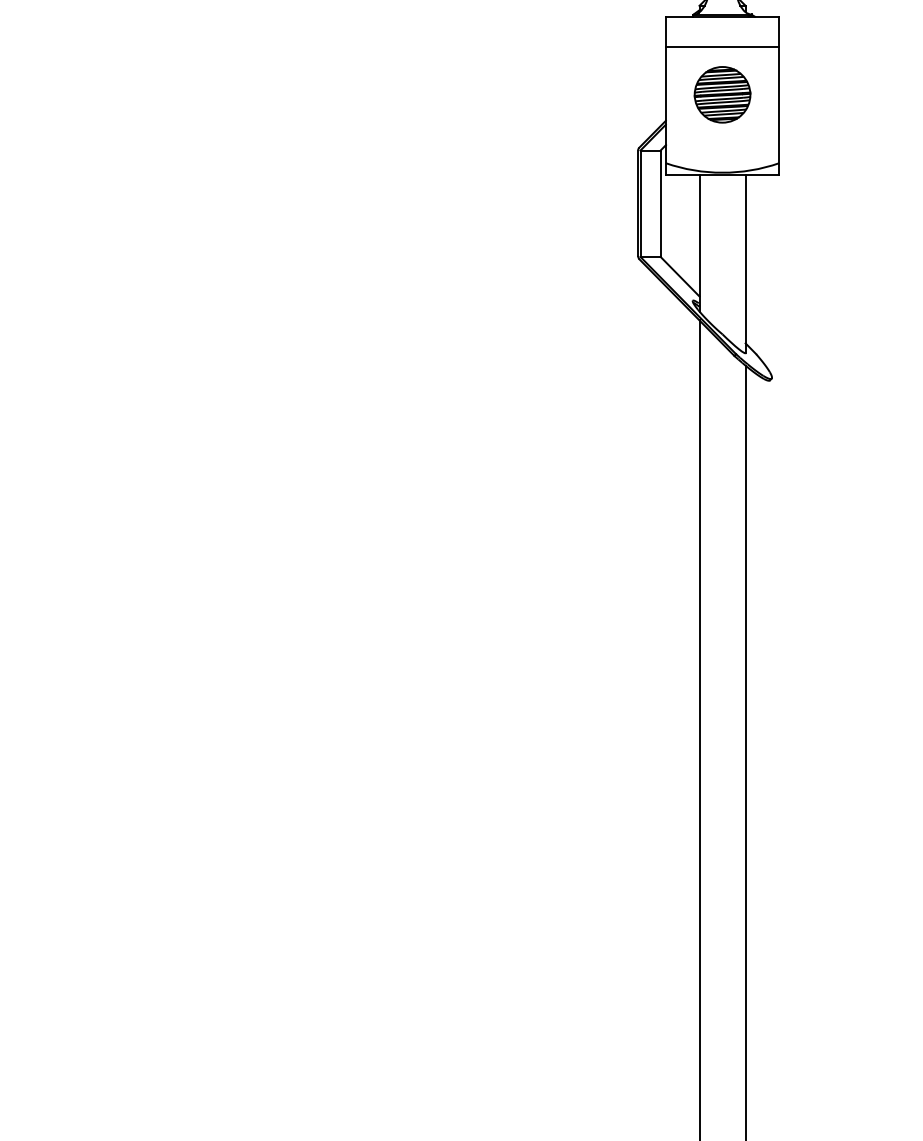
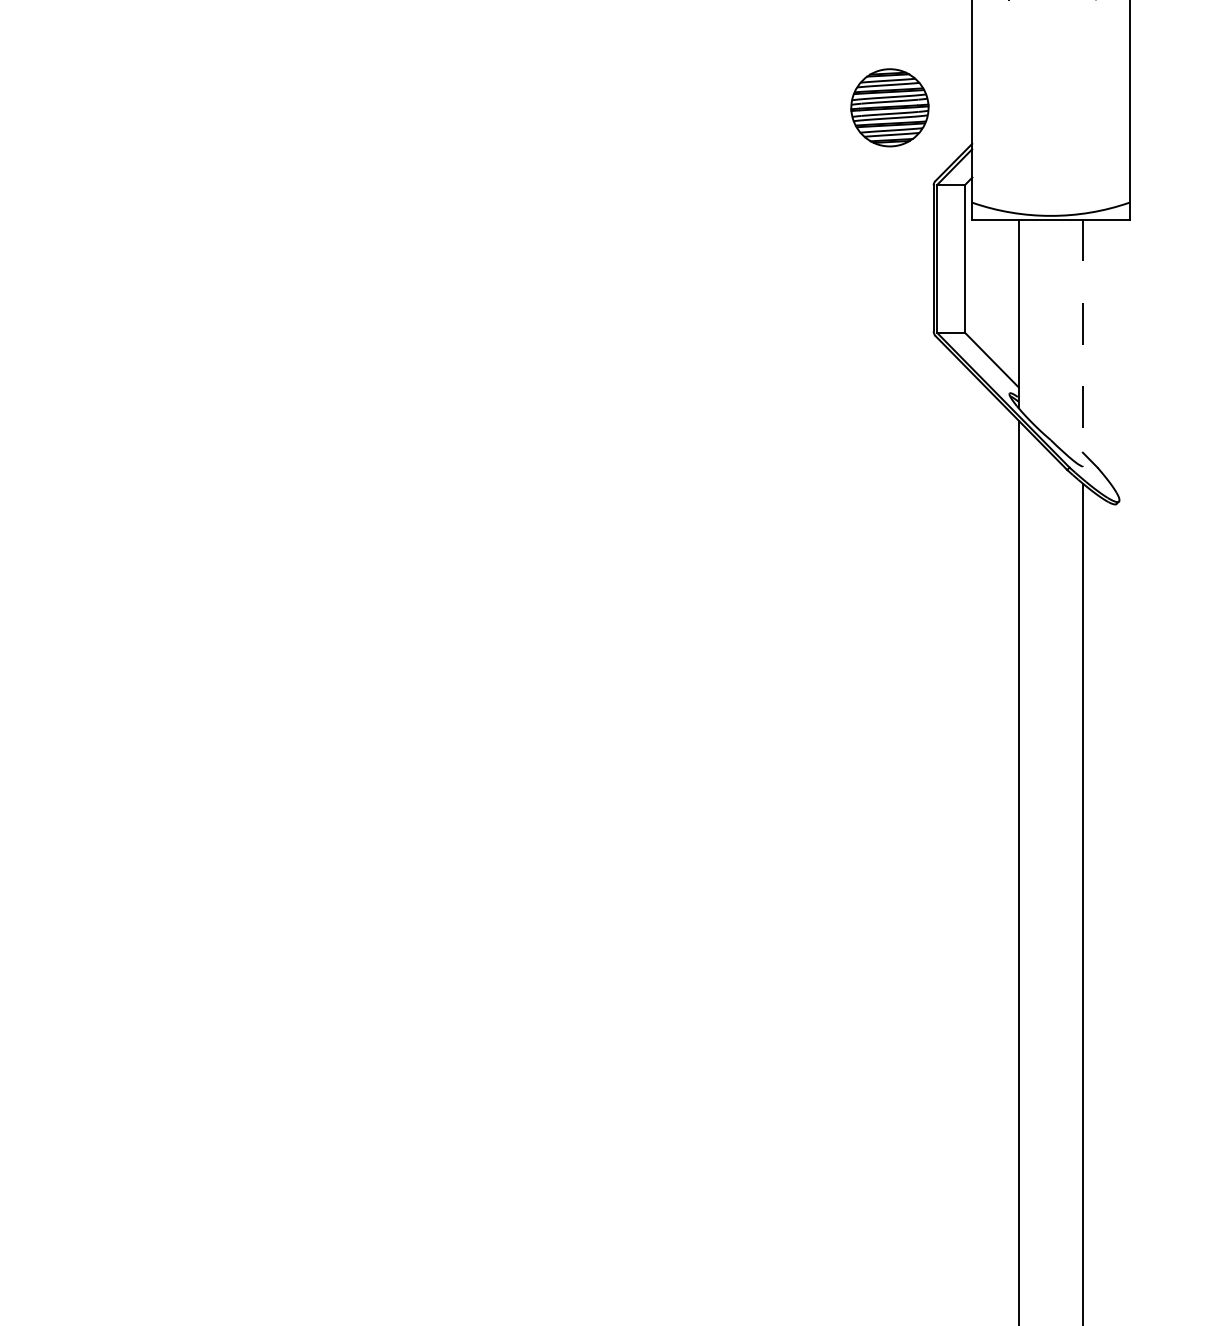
line: (722, 47) -> (1050, 42), removed
part: (722, 94) -> (889, 107), moved
line: (745, 264) -> (1082, 343), solid -> dashed

